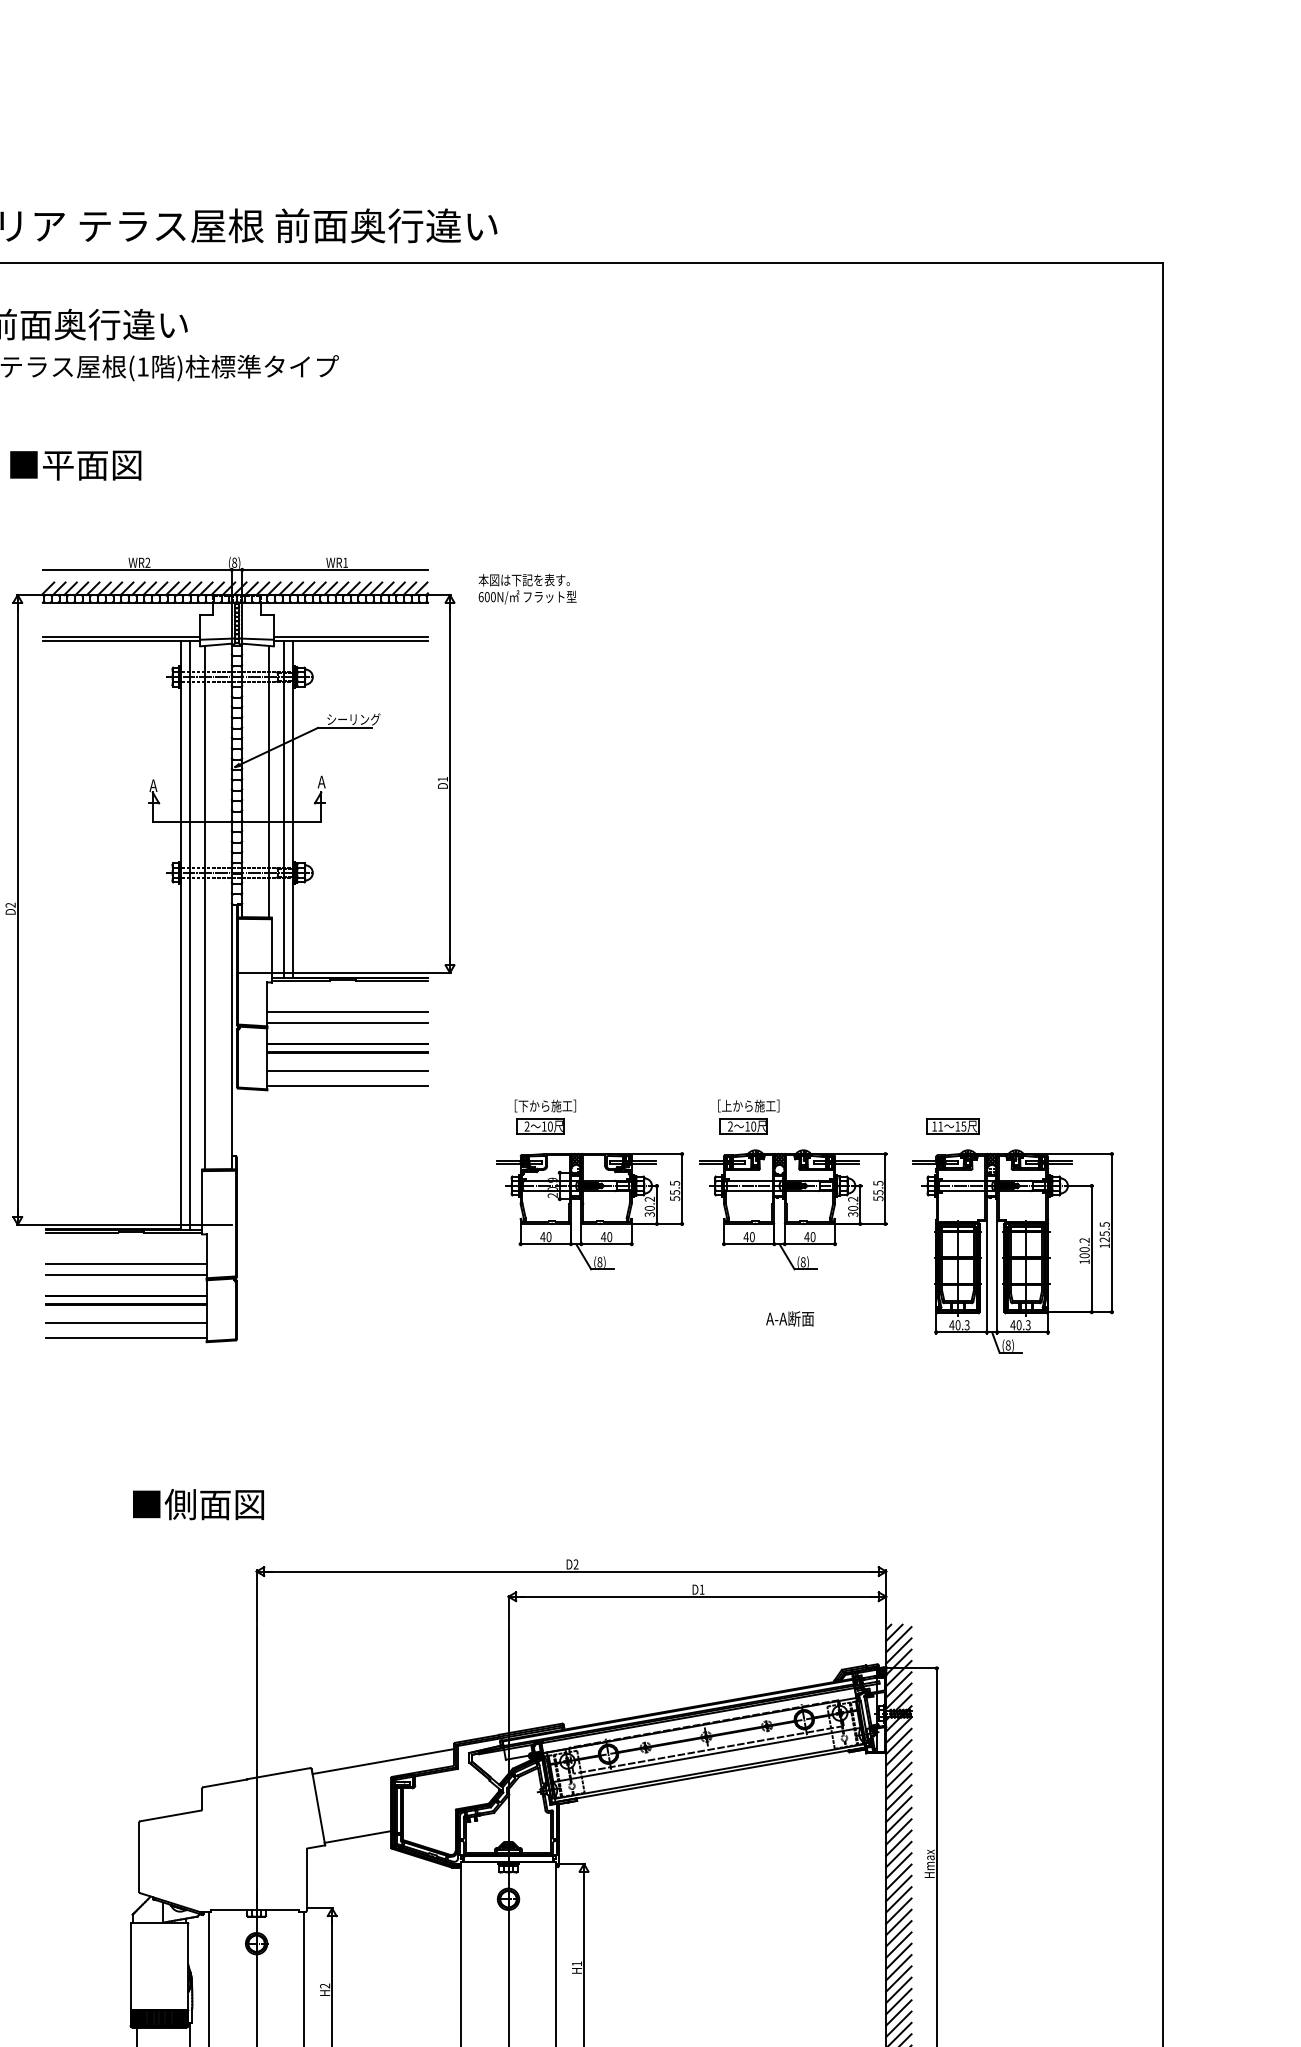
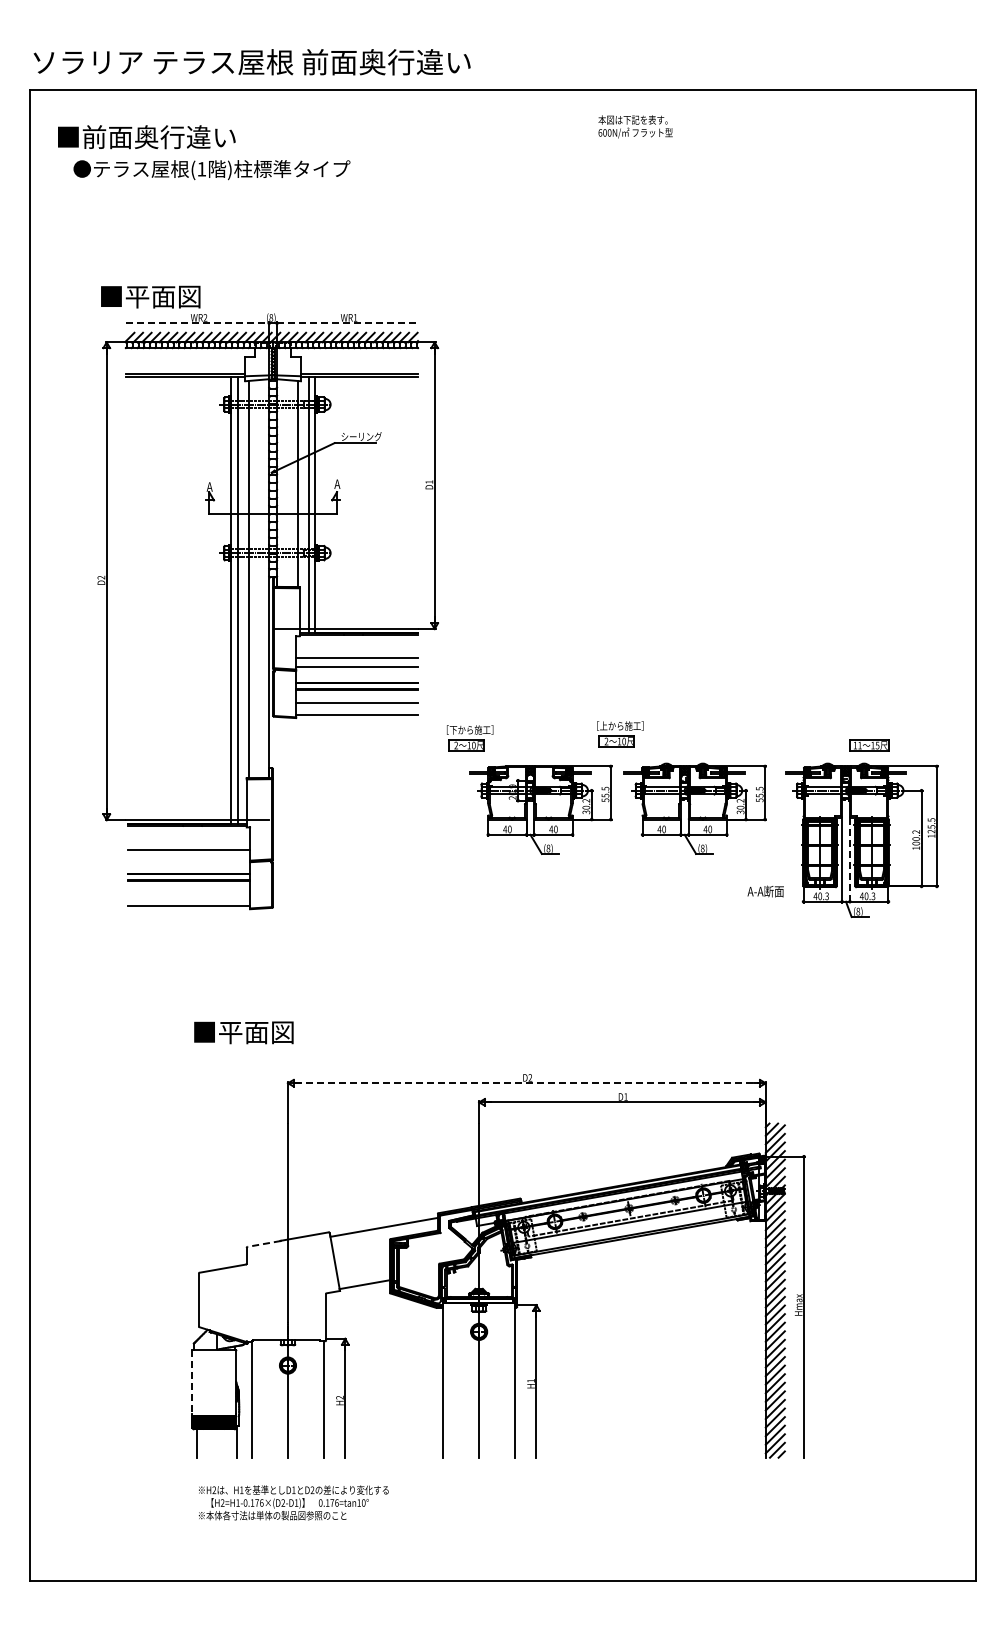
text: (75, 464) -> (150, 296), moved
line: (137, 570) -> (197, 323), solid -> dashed
line: (336, 570) -> (348, 323), solid -> dashed
text: (527, 588) -> (635, 126), moved
part: (545, 1117) -> (470, 738), moved
part: (748, 1117) -> (620, 734), moved
part: (953, 1126) -> (869, 745), moved
line: (126, 1275) -> (189, 858), removed
line: (996, 1277) -> (849, 860), solid -> dashed
text: (789, 1318) -> (765, 891), moved
line: (126, 1322) -> (189, 894), removed
text: (180, 1504) -> (230, 1032), ■側面図 -> ■平面図
line: (572, 1571) -> (527, 1083), solid -> dashed
line: (225, 1782) -> (264, 1243), solid -> dashed
line: (130, 1965) -> (192, 1382), solid -> dashed

